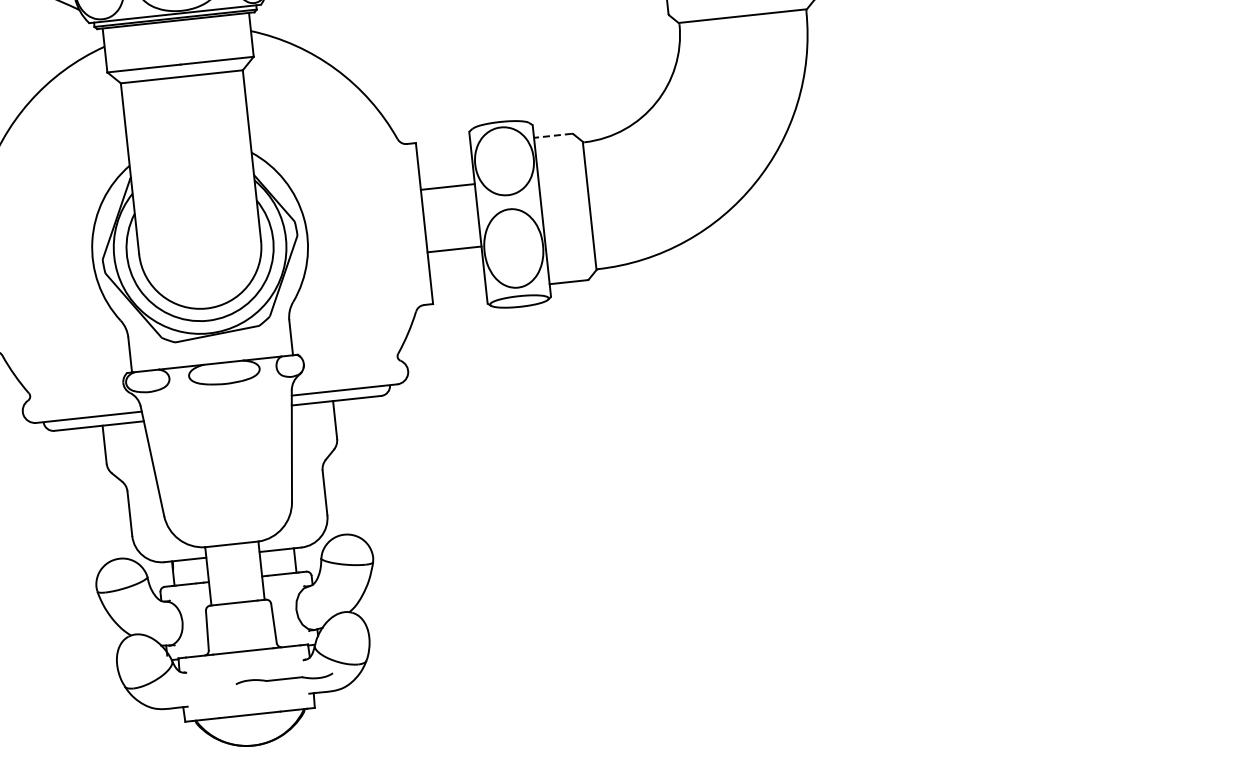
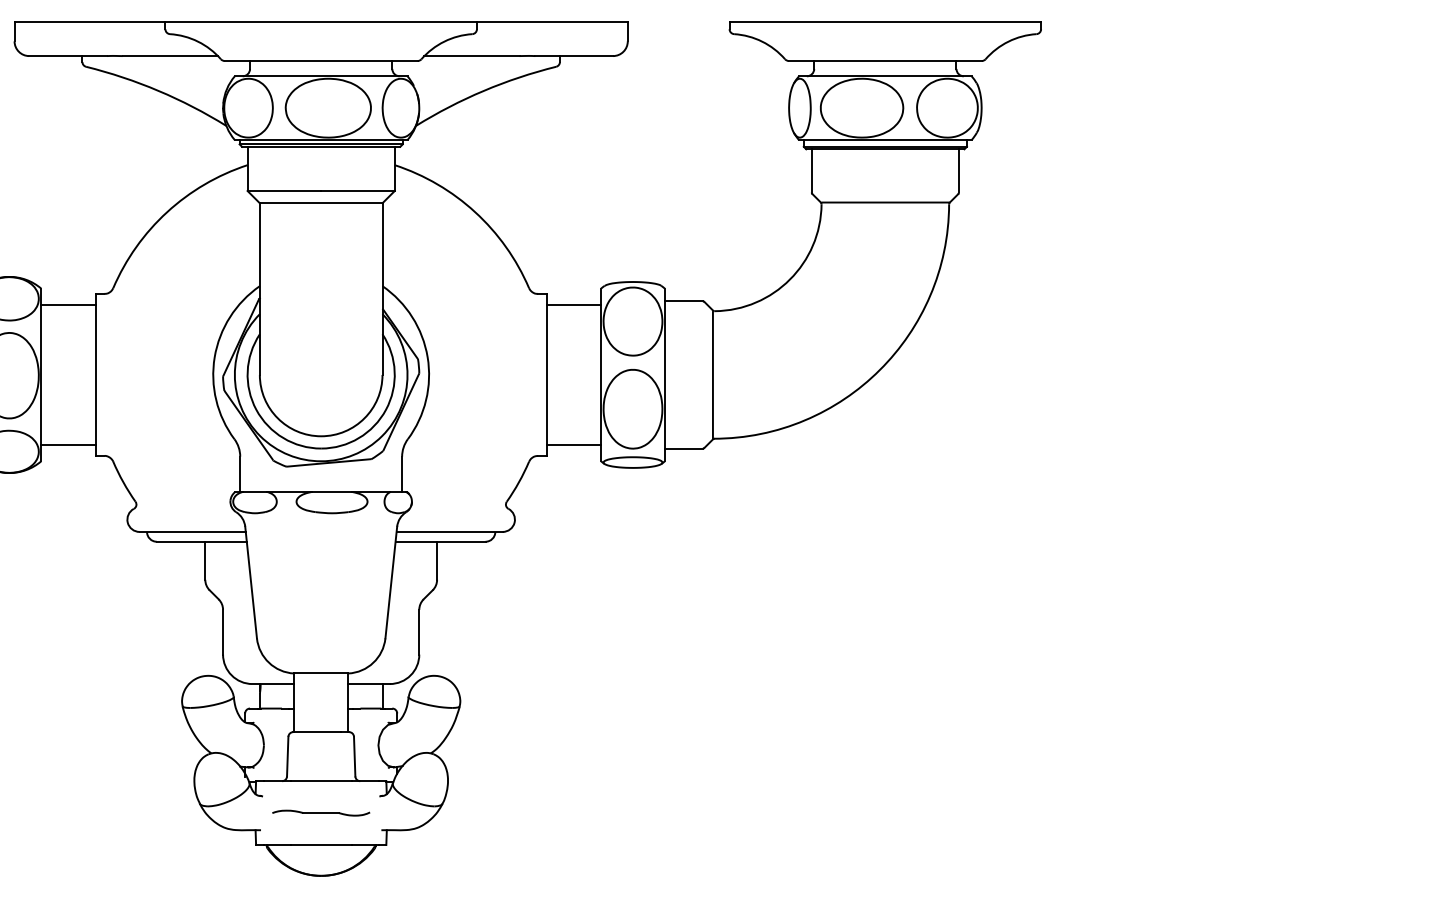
line: (552, 135) -> (683, 301), dashed -> solid
line: (447, 187) -> (573, 305), moved
line: (454, 249) -> (573, 444), moved
part: (284, 678) -> (321, 812), moved

